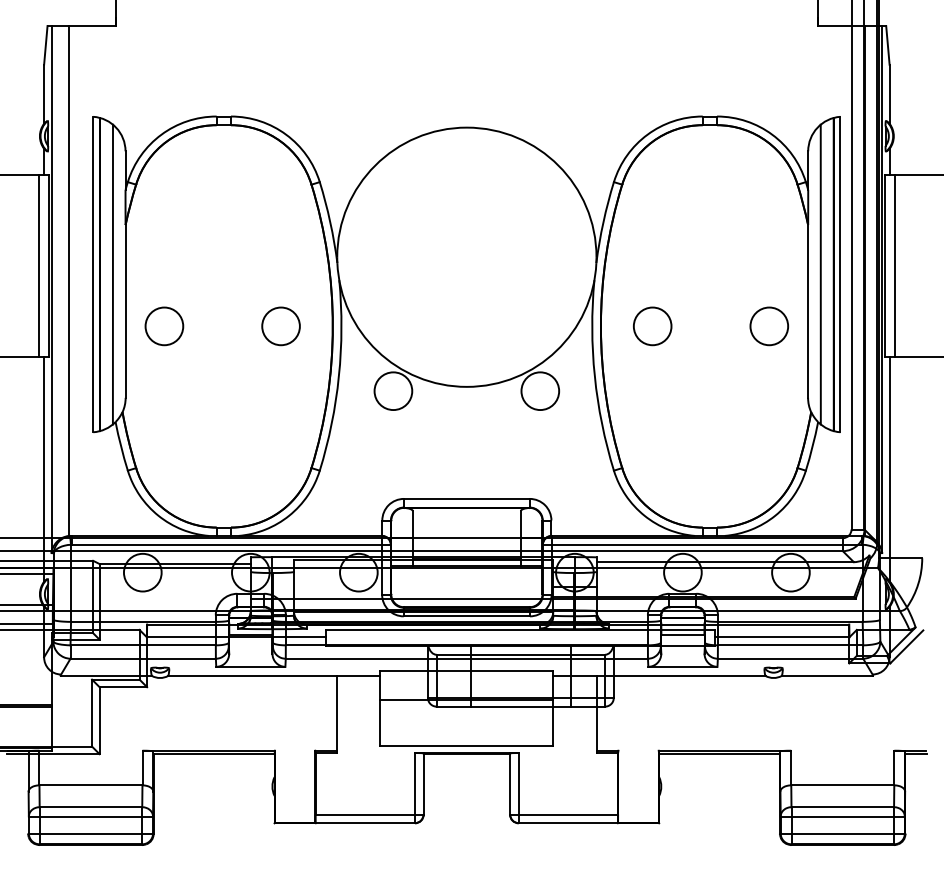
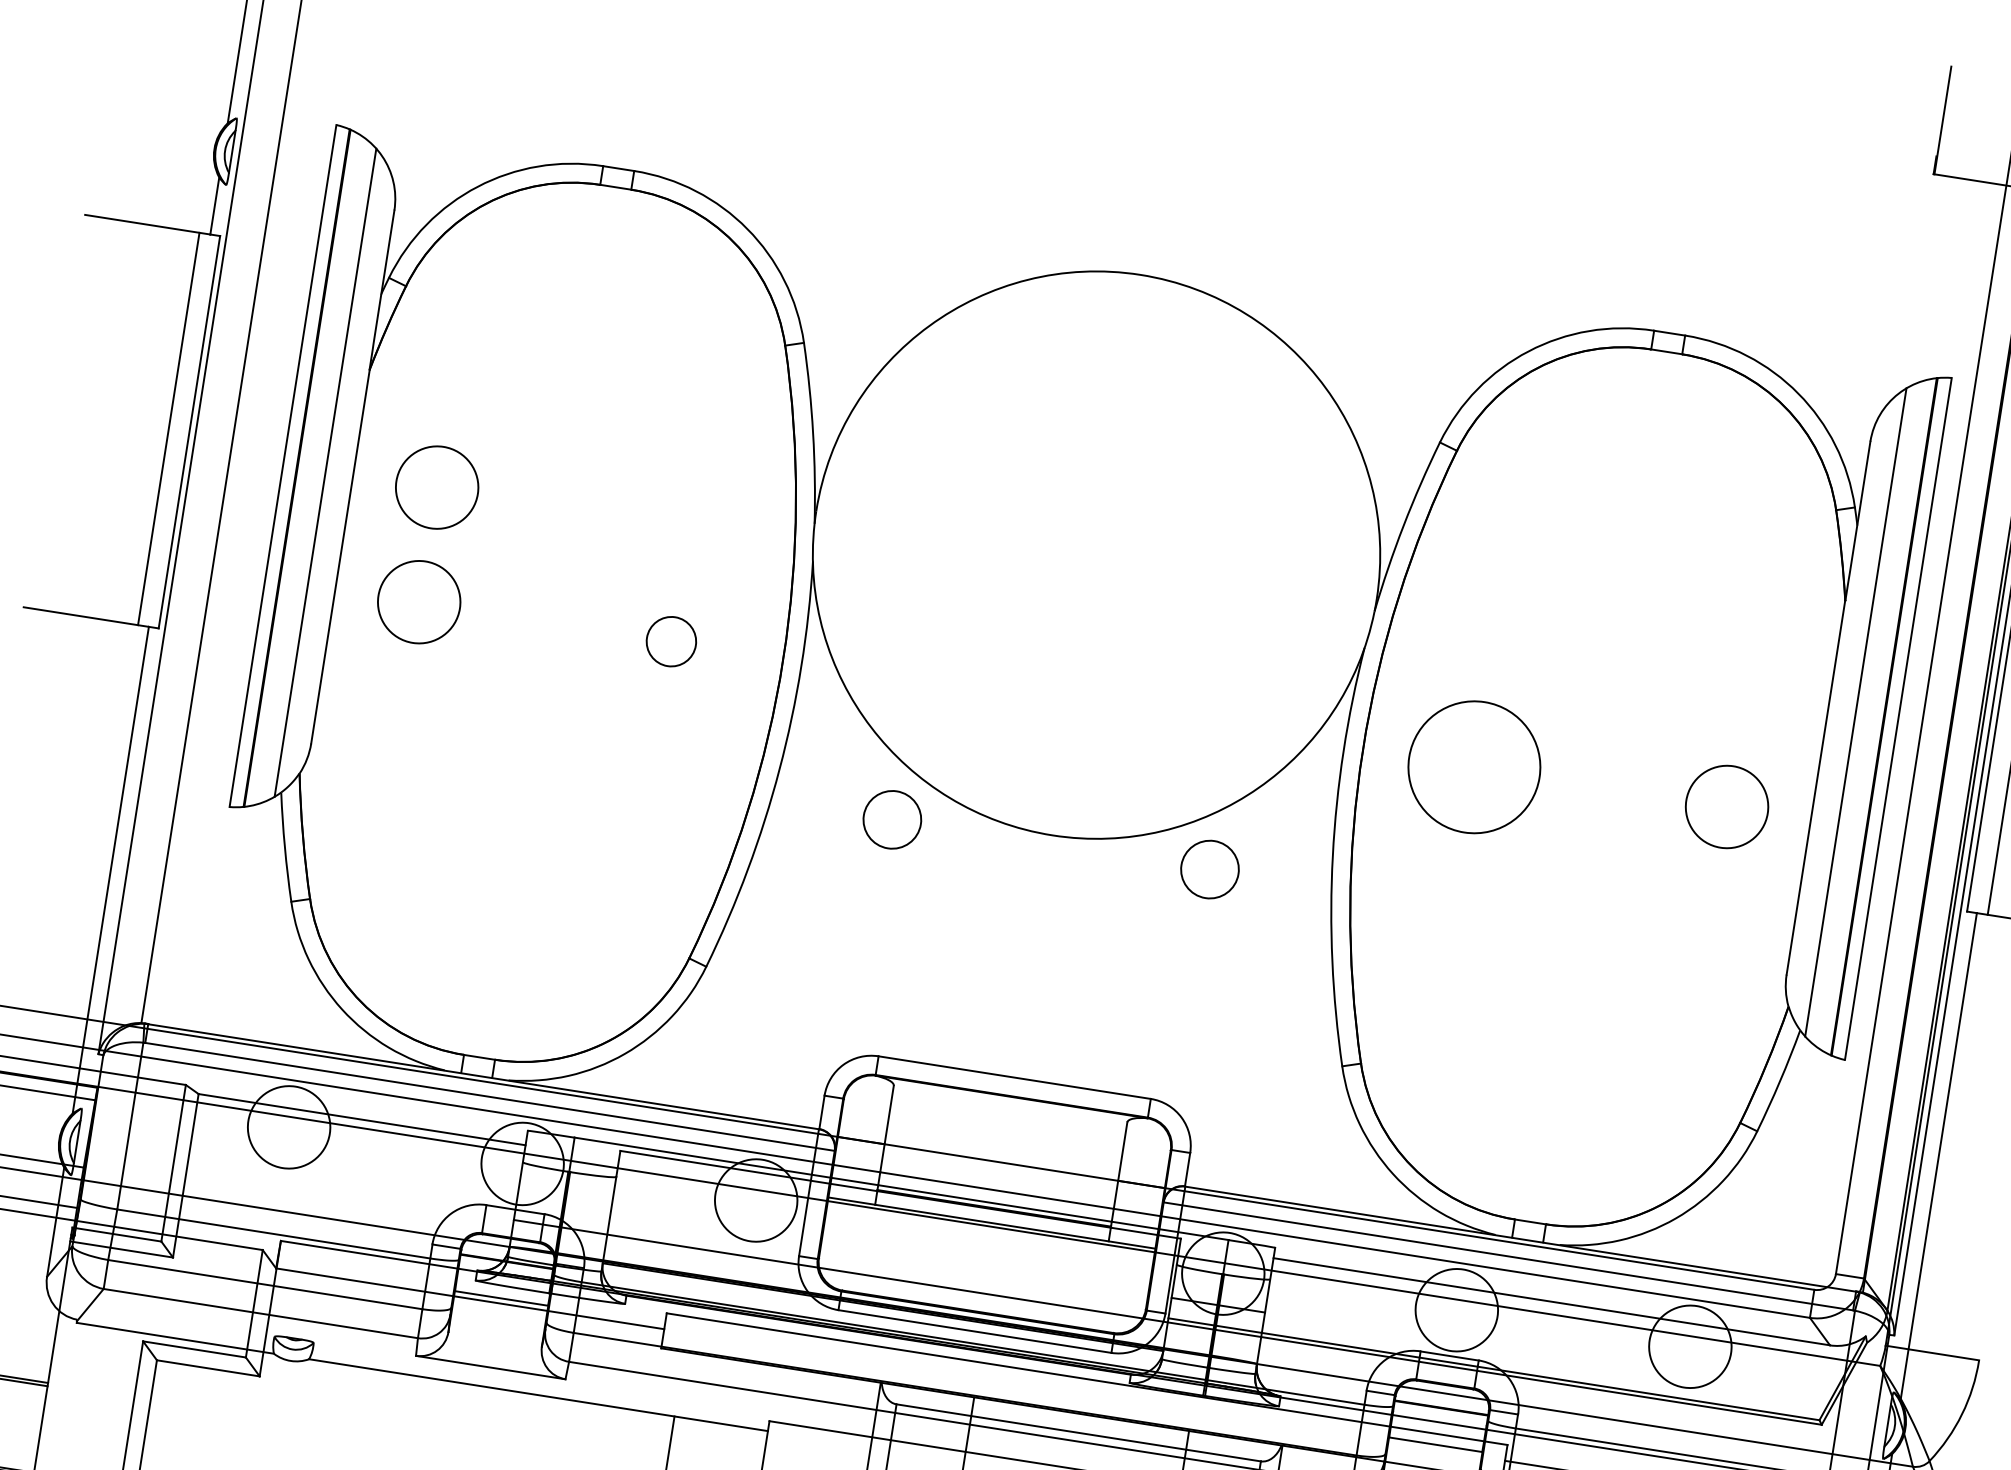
circle: (164, 273) -> (437, 487), added
circle: (280, 326) -> (670, 641), size x0.6
circle: (652, 326) -> (1474, 767), size x1.6
circle: (393, 391) -> (892, 820), size x0.7
circle: (540, 391) -> (1210, 870), size x0.7

